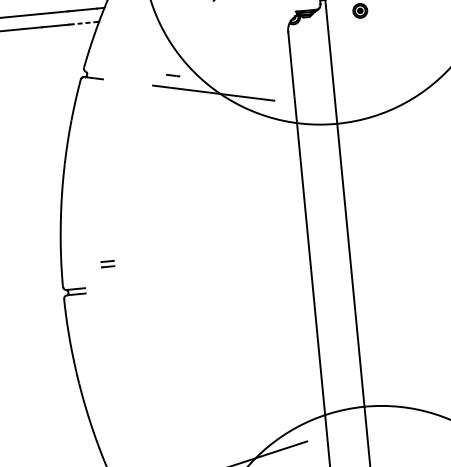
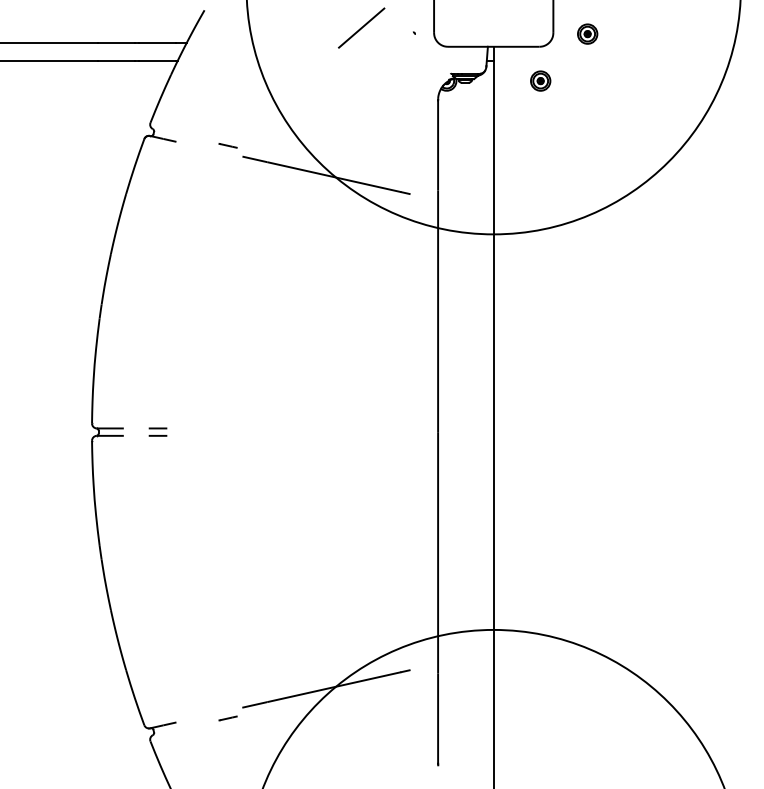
line: (84, 23) -> (157, 61), dashed -> solid
line: (172, 75) -> (227, 145), moved
part: (107, 263) -> (157, 431), moved

